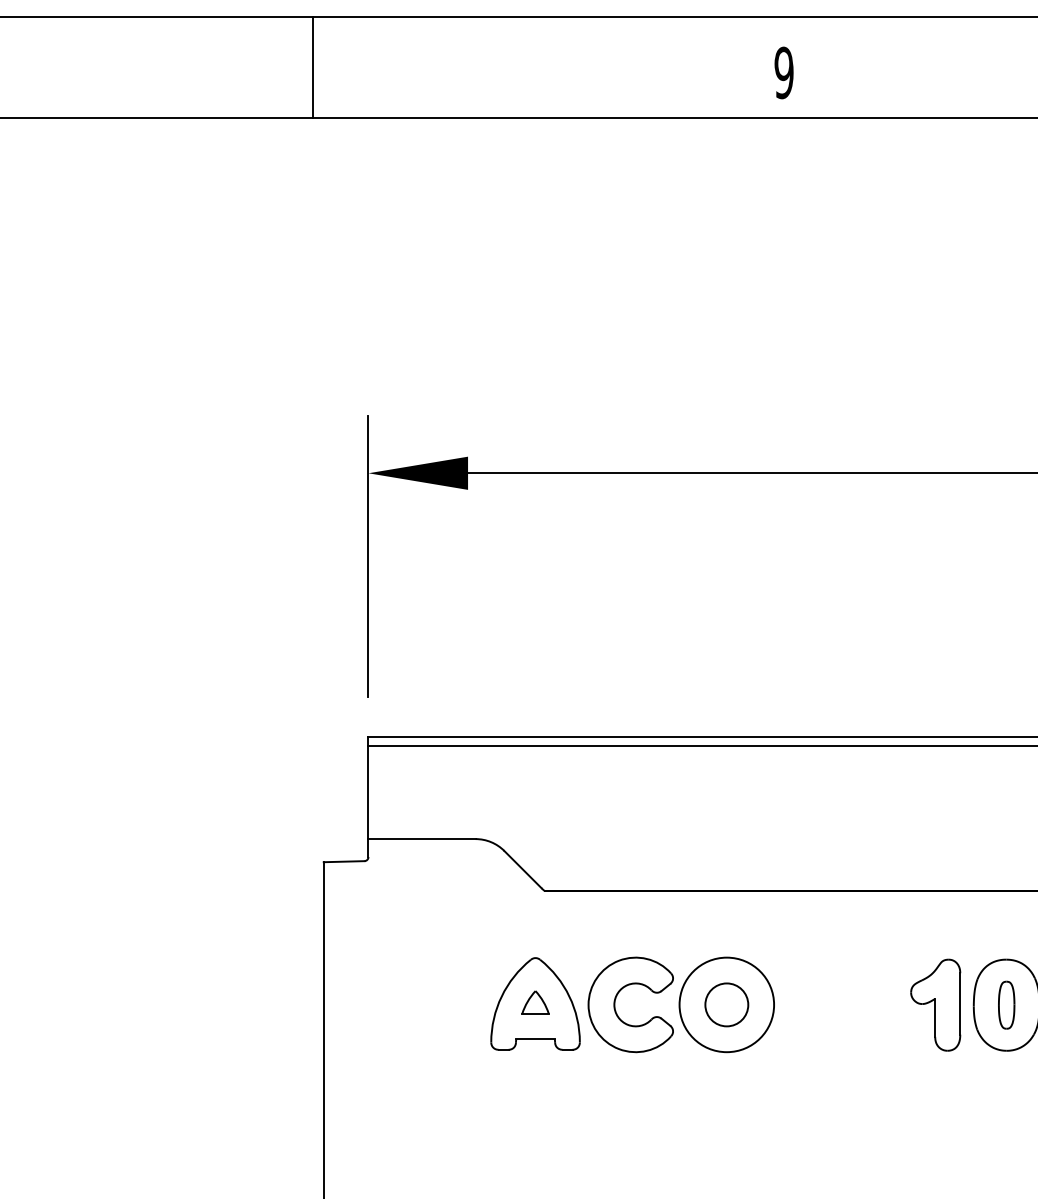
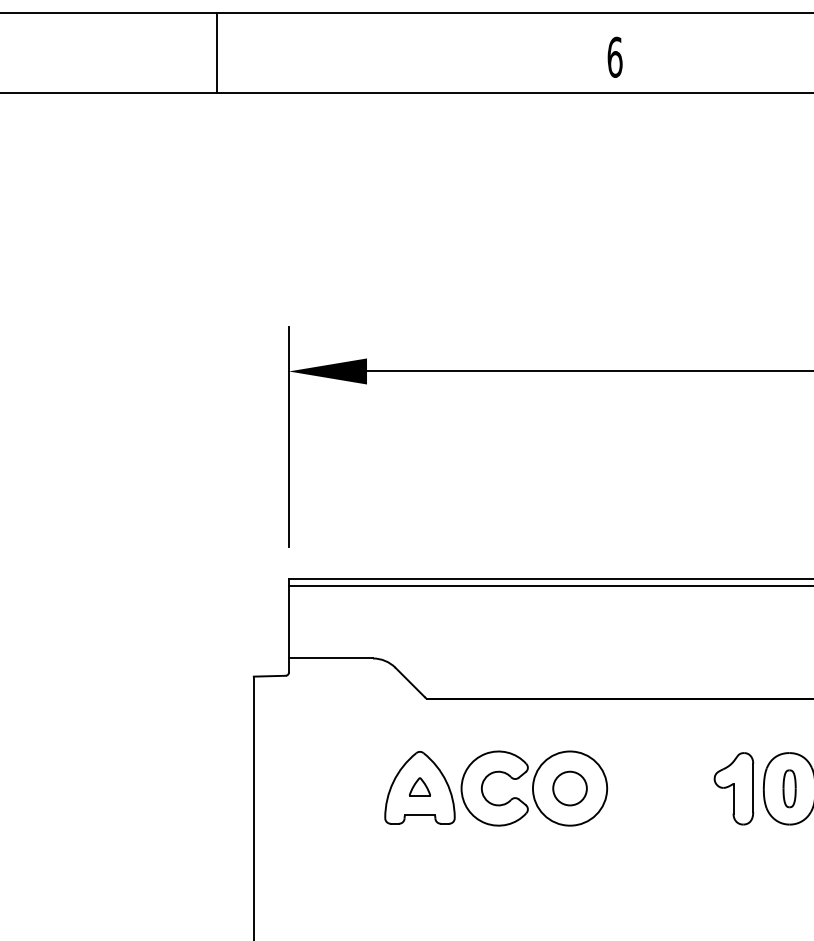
line: (312, 67) -> (216, 53), moved
text: (783, 72) -> (614, 57), 9 -> 6

